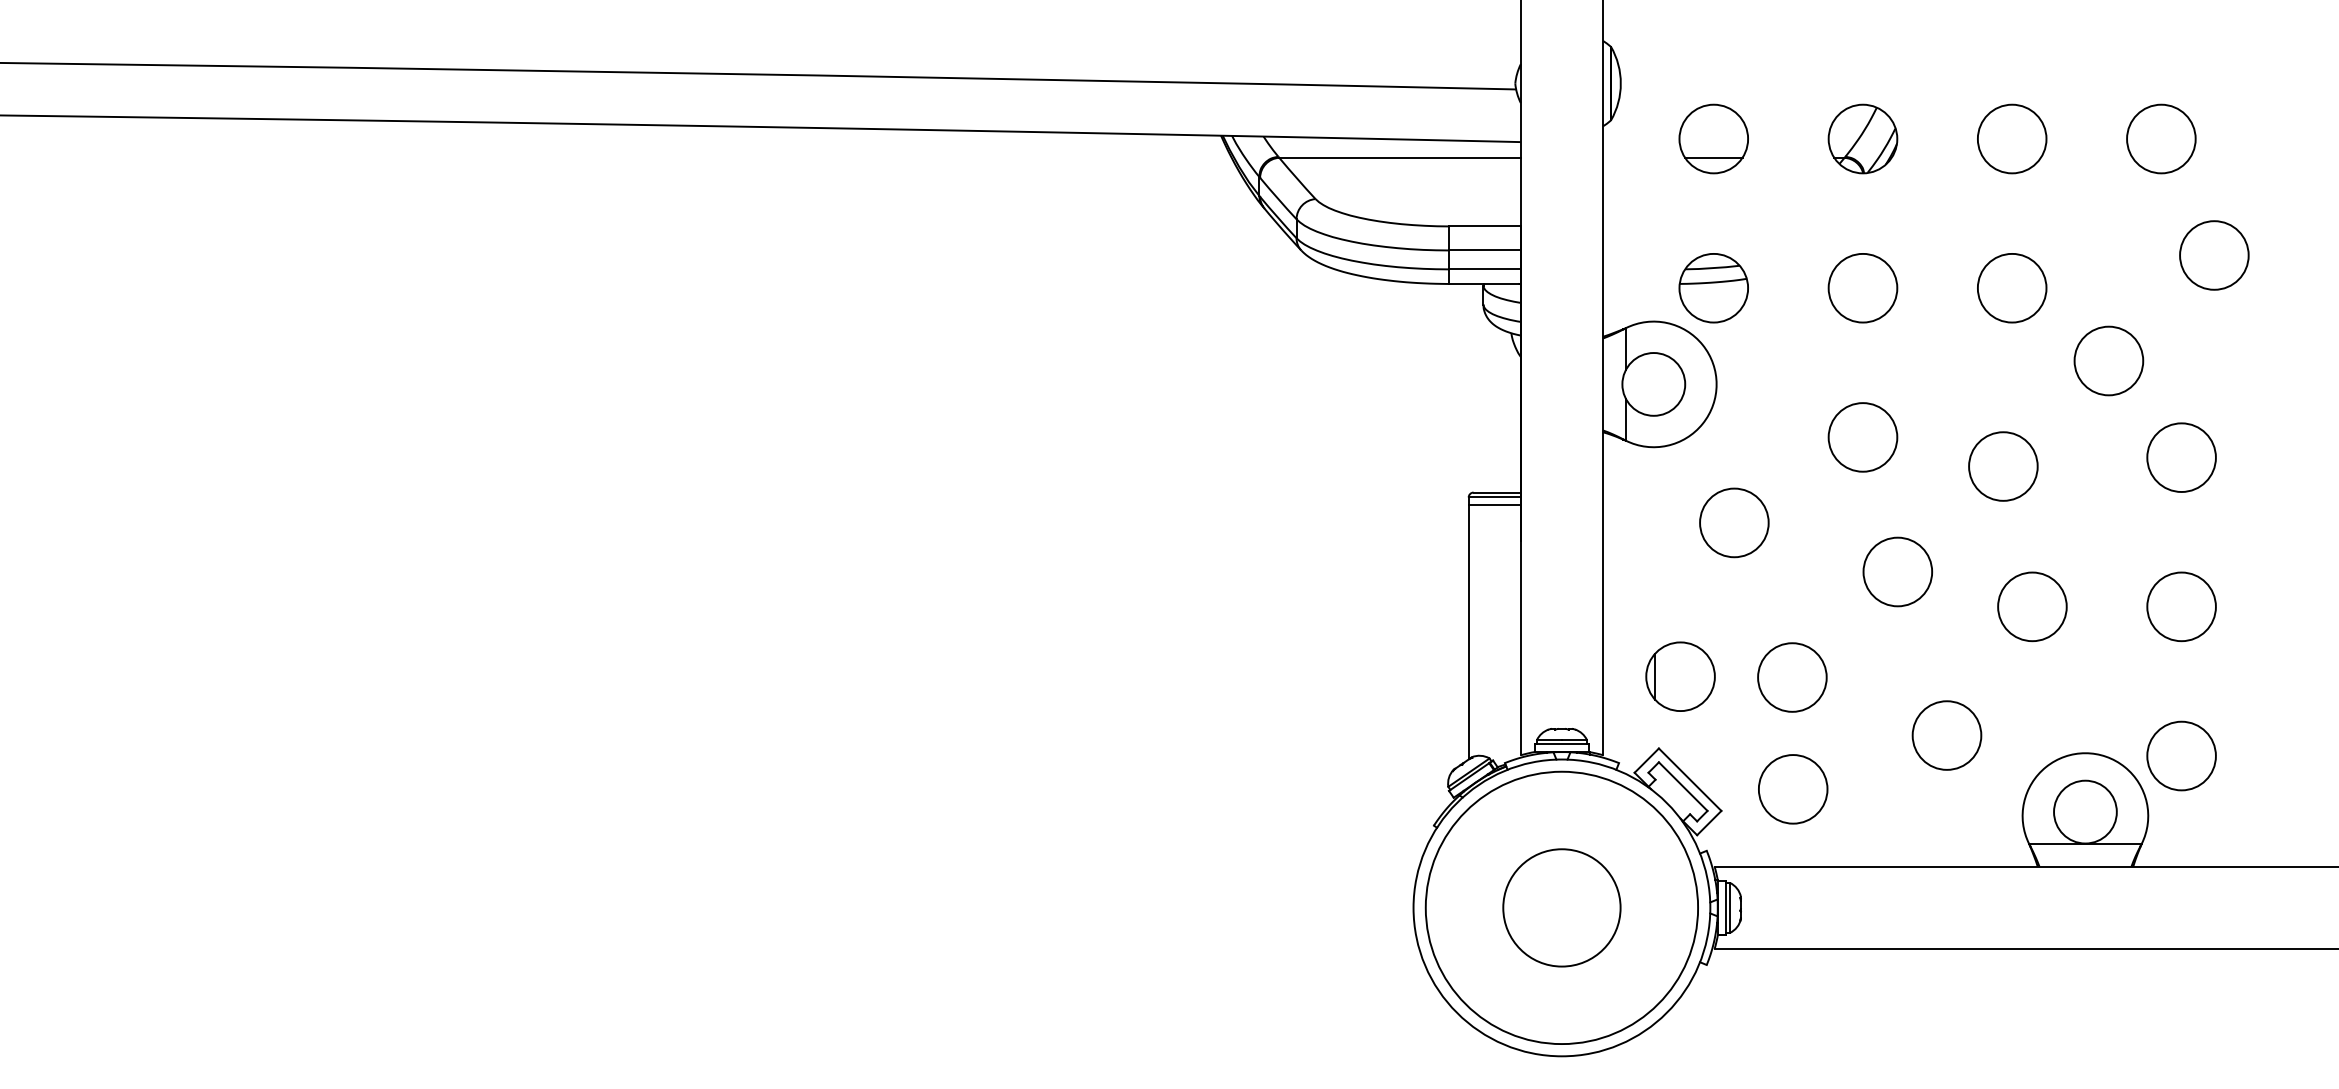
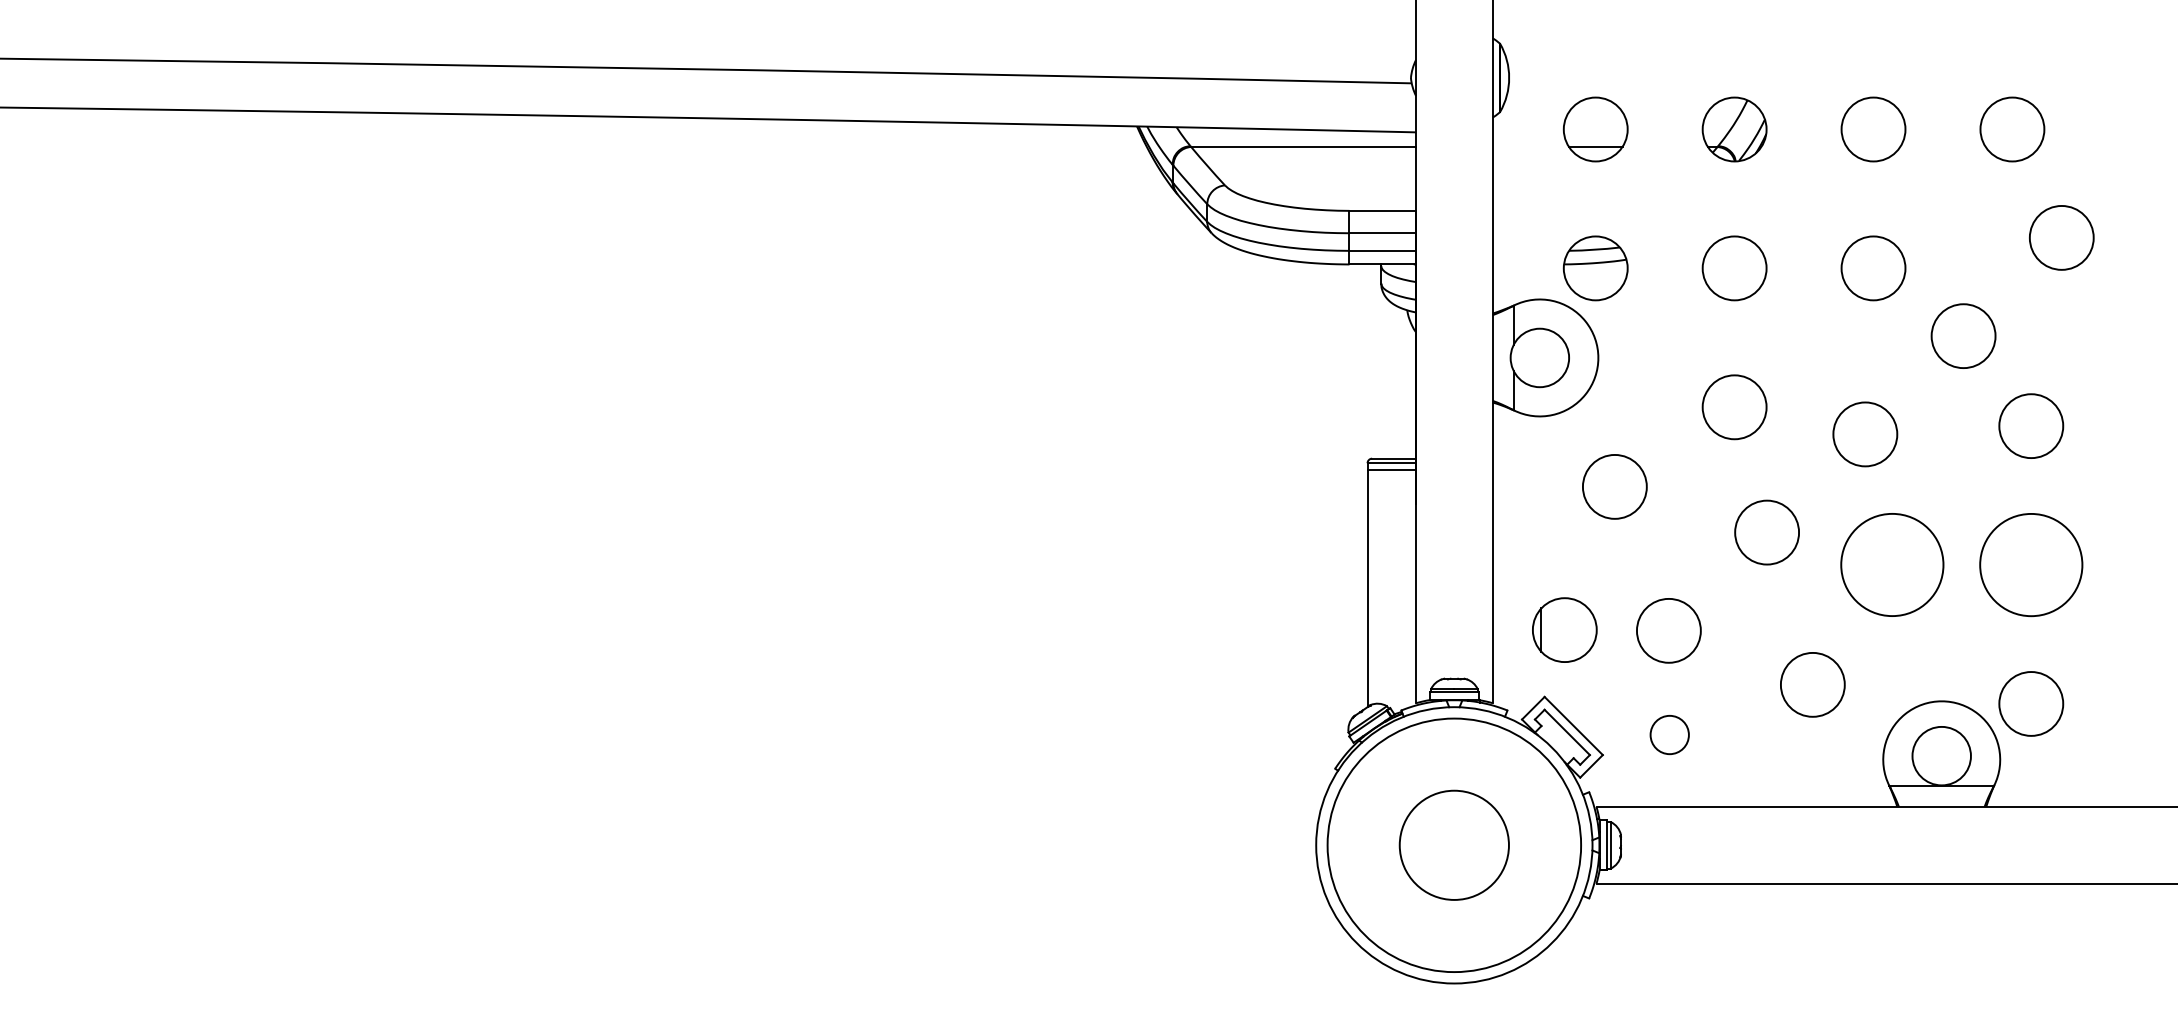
circle: (2032, 606) -> (1892, 564), size x1.6
circle: (2181, 606) -> (2031, 564), size x1.6
circle: (1793, 789) -> (1669, 735), size x0.6

